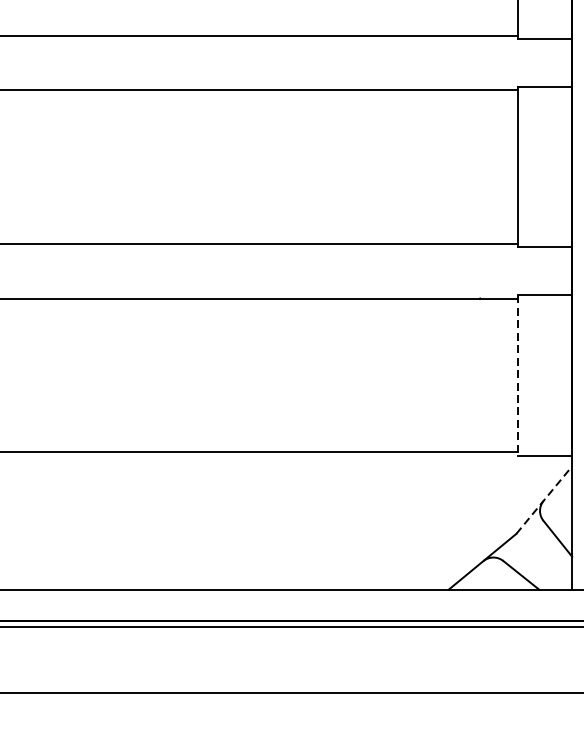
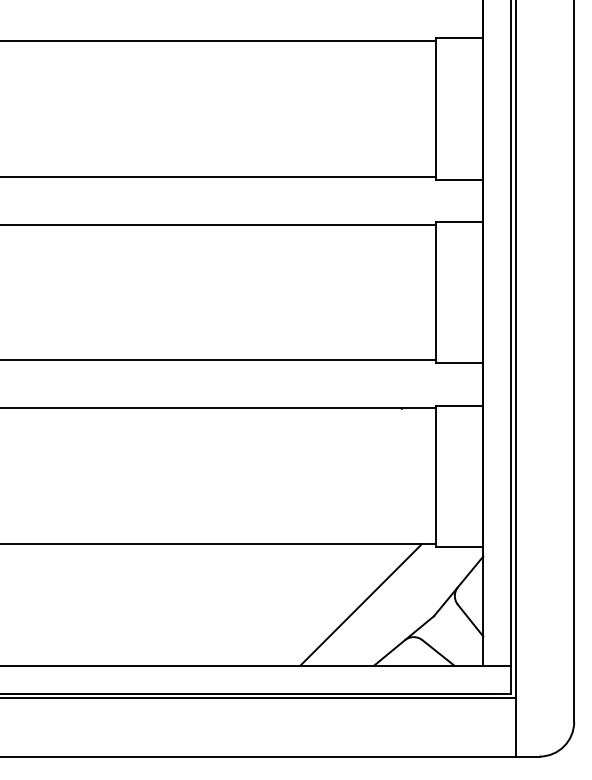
line: (518, 375) -> (435, 476), dashed -> solid
line: (544, 500) -> (458, 586), dashed -> solid
line: (433, 520) -> (360, 604), added

